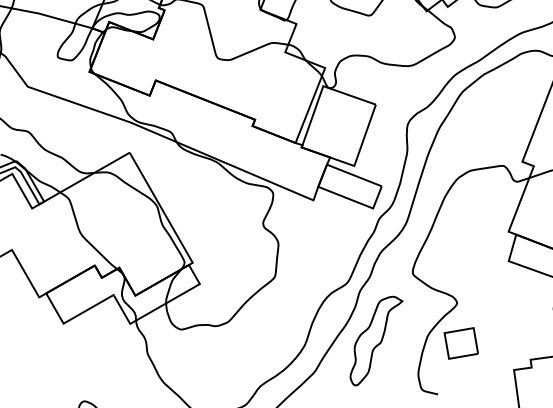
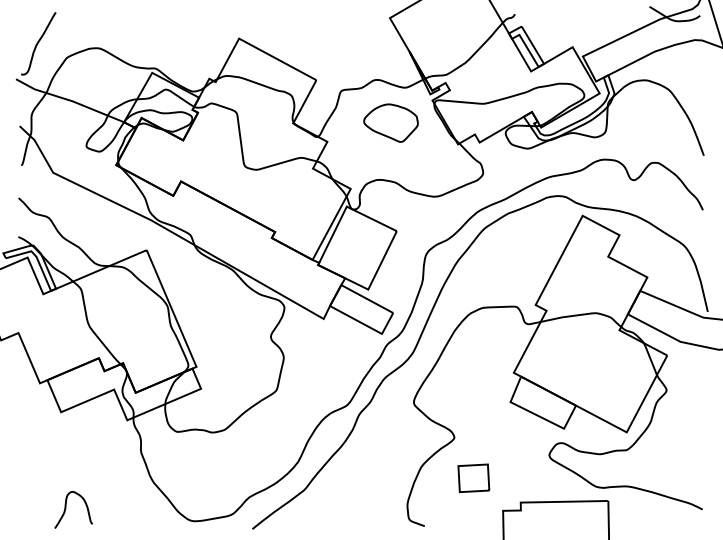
part: (377, 340) -> (370, 465), removed
part: (461, 343) -> (473, 478), moved

